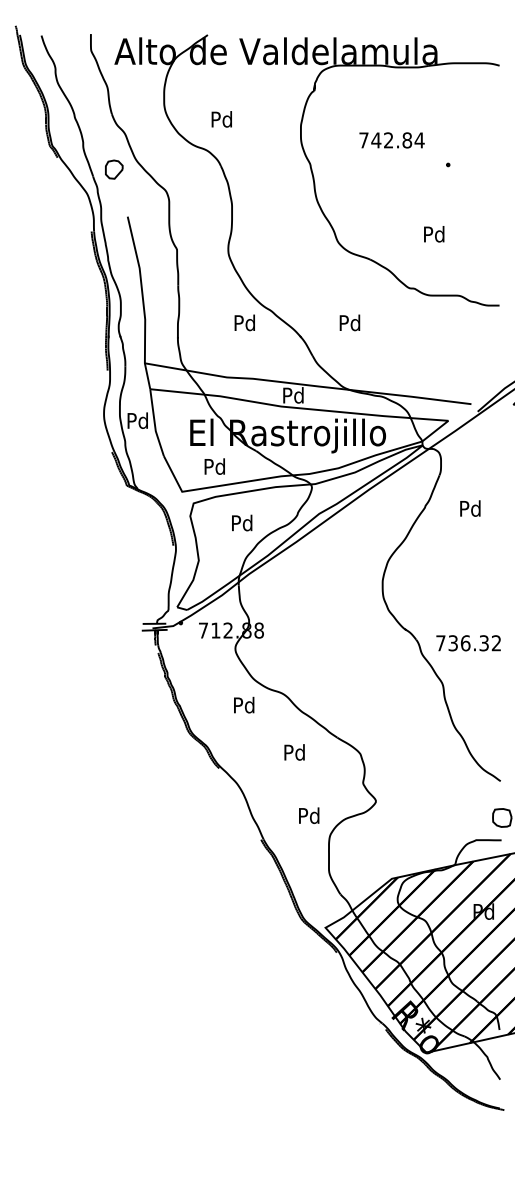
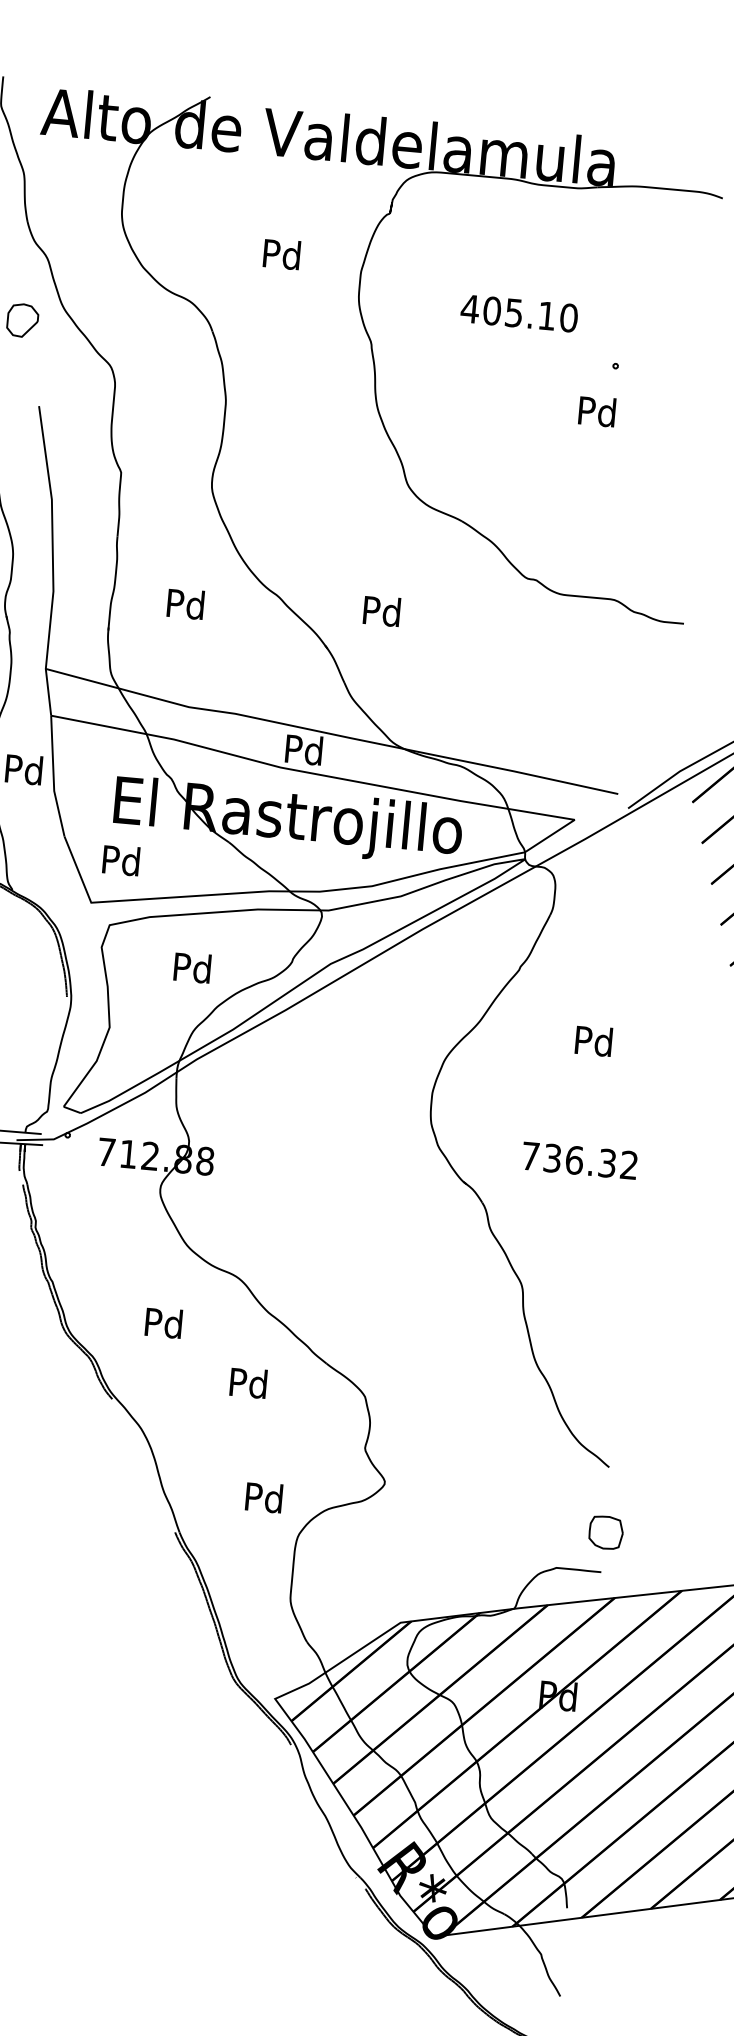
text: (221, 119) -> (281, 254), moved
text: (391, 140) -> (519, 313), 742.84 -> 405.10
text: (434, 234) -> (597, 411), moved
text: (244, 322) -> (185, 603), moved
text: (349, 322) -> (381, 610), moved
text: (214, 466) -> (120, 860), moved
text: (470, 508) -> (594, 1040), moved
text: (468, 643) -> (579, 1161), moved
text: (244, 704) -> (164, 1321), moved

